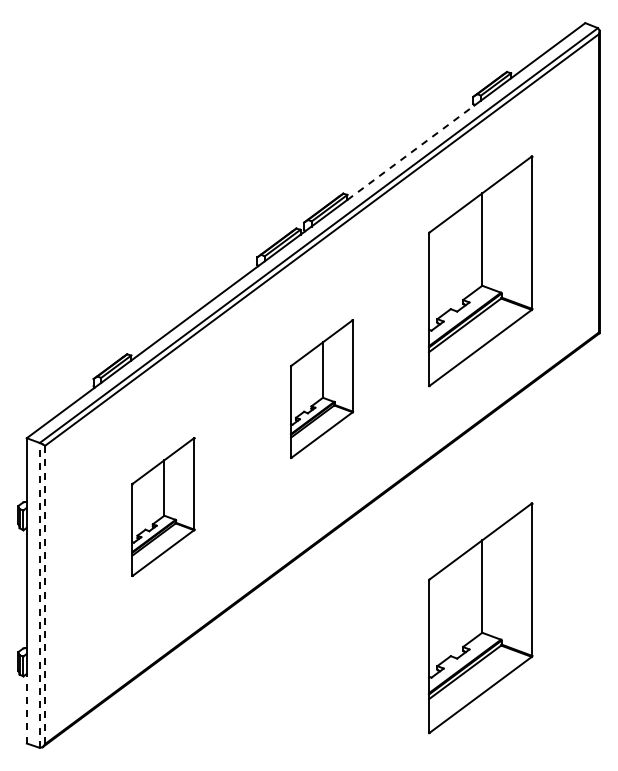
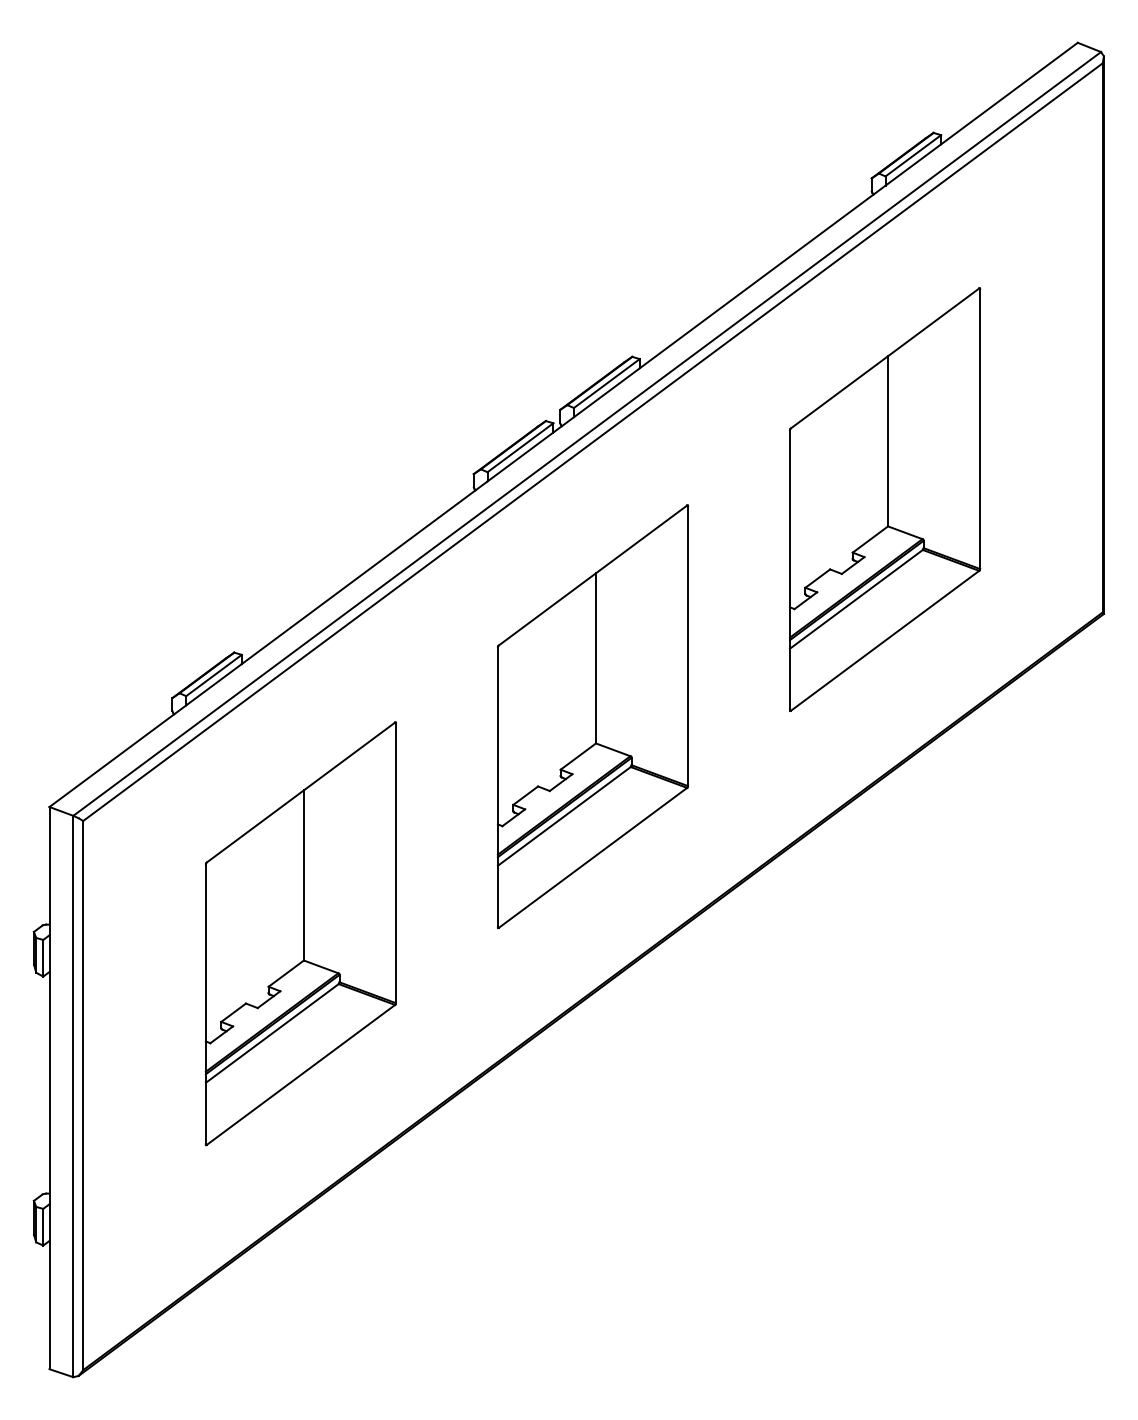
line: (414, 150) -> (763, 277), dashed -> solid
part: (321, 388) -> (592, 715), size x1.67
part: (163, 506) -> (301, 932), size x1.67
line: (39, 594) -> (72, 1094), dashed -> solid
line: (45, 594) -> (83, 1094), dashed -> solid
part: (480, 618) -> (884, 1138), removed
line: (26, 708) -> (48, 1304), dashed -> solid

